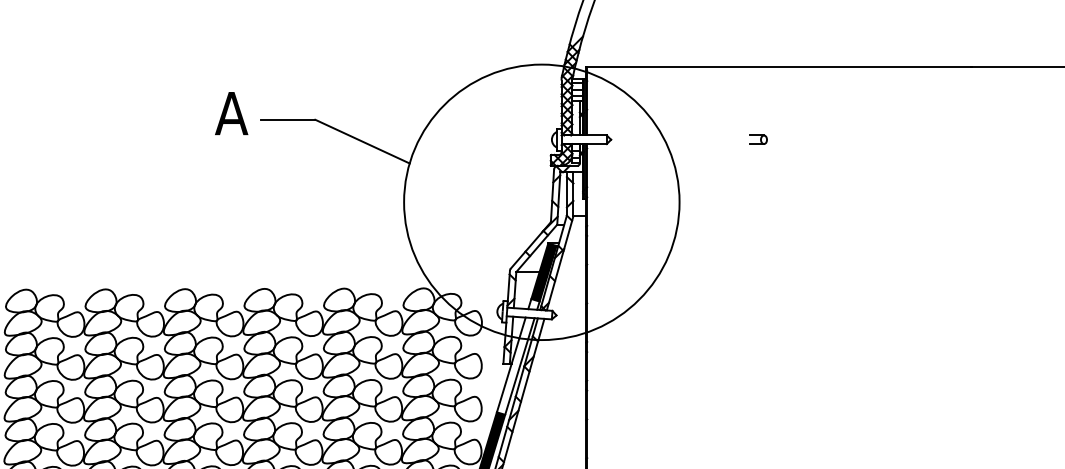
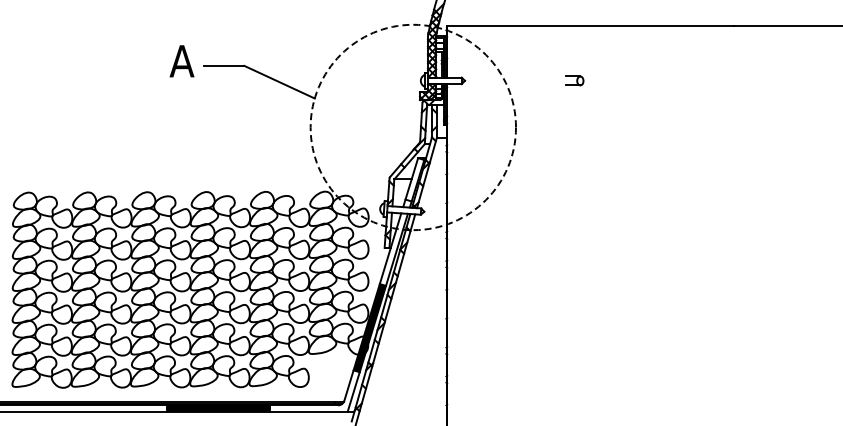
part: (759, 139) -> (575, 80), size x1.4
circle: (542, 202) -> (413, 127), solid -> dashed
fill: (543, 272) -> (414, 179), removed

